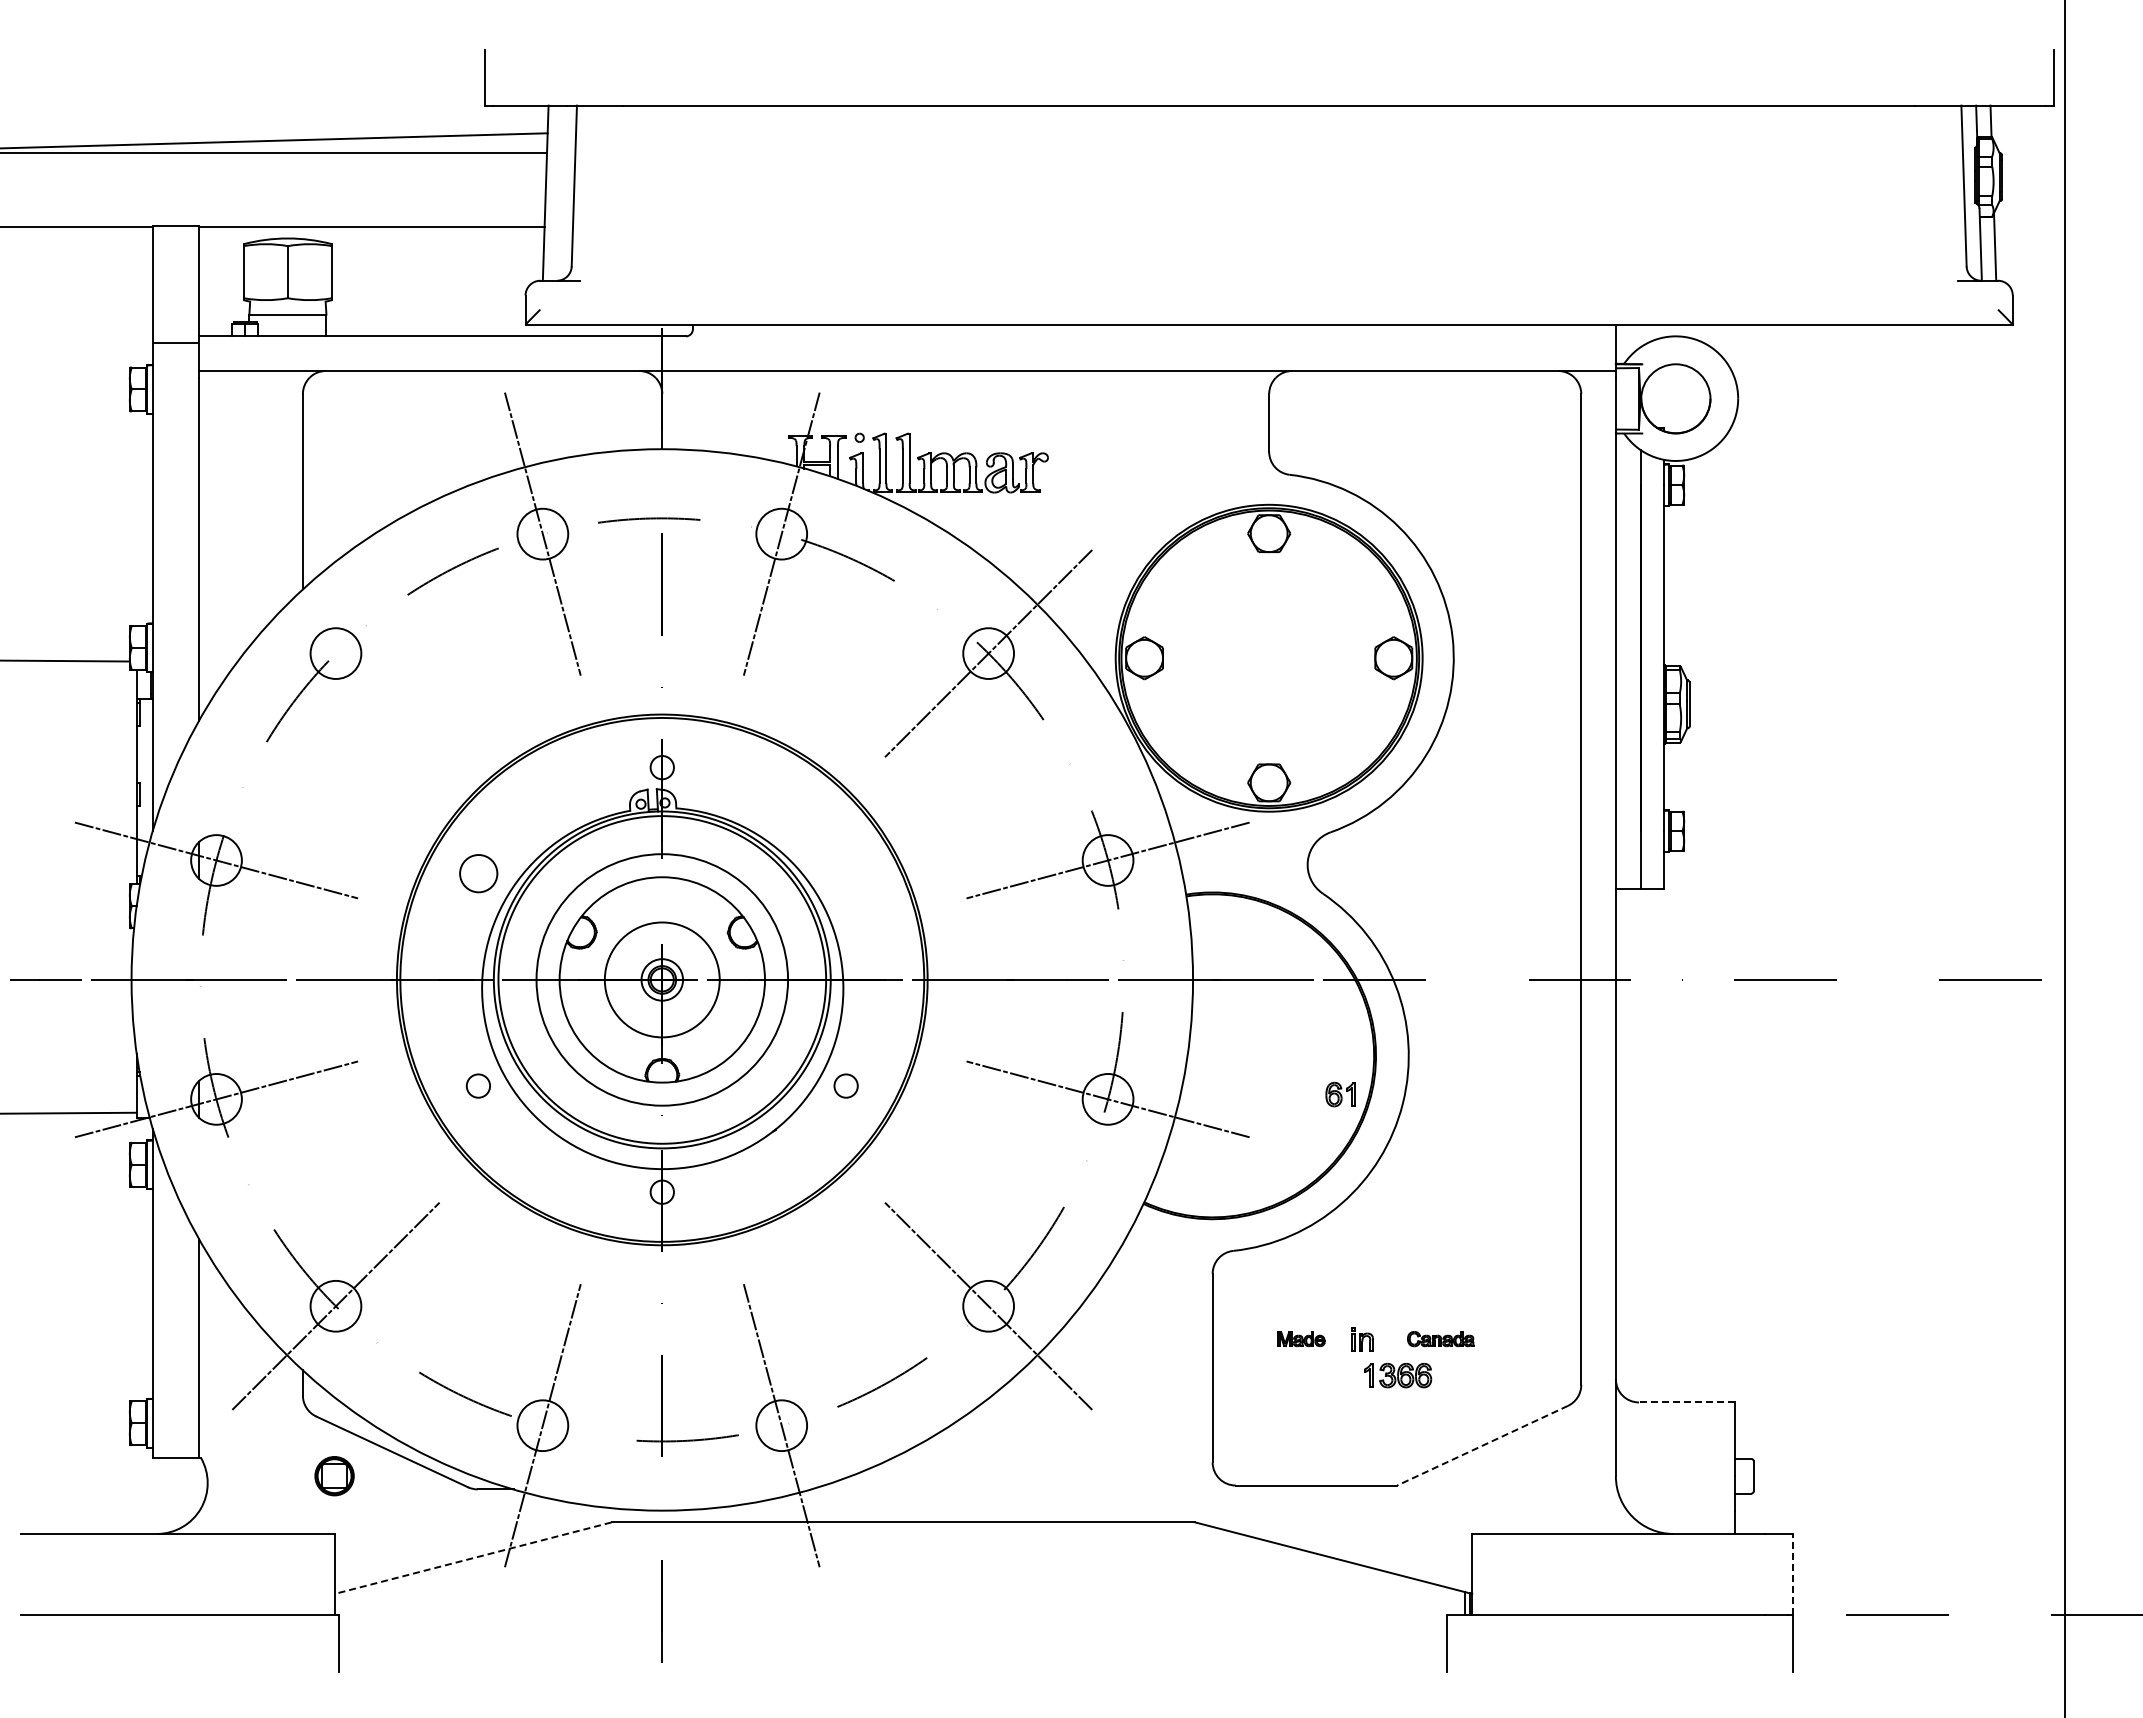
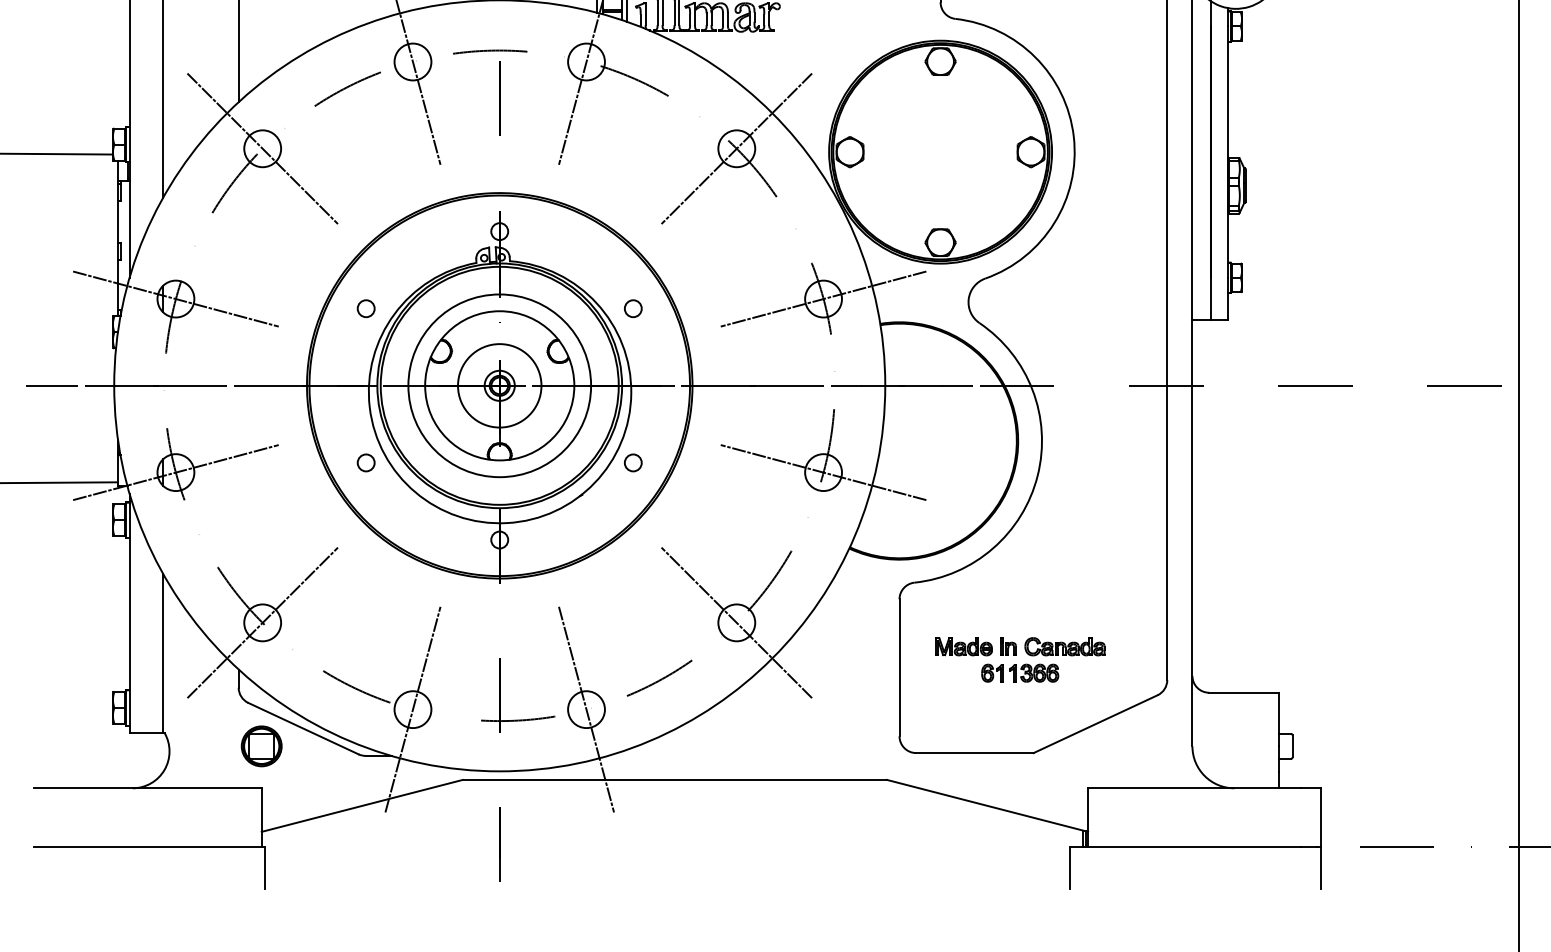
line: (335, 653) -> (262, 148), added
circle: (477, 873) -> (365, 308), size x0.62
circle: (845, 873) -> (632, 308), added
part: (1340, 1094) -> (992, 673), moved
part: (1301, 1338) -> (964, 646), size x1.67
part: (1440, 1338) -> (1065, 646), size x1.67
line: (1686, 1402) -> (1243, 692), dashed -> solid
line: (1482, 1445) -> (1095, 724), dashed -> solid
part: (334, 1475) -> (261, 745), size x1.43
line: (473, 1558) -> (362, 806), dashed -> solid
line: (1792, 1573) -> (1320, 817), dashed -> solid

